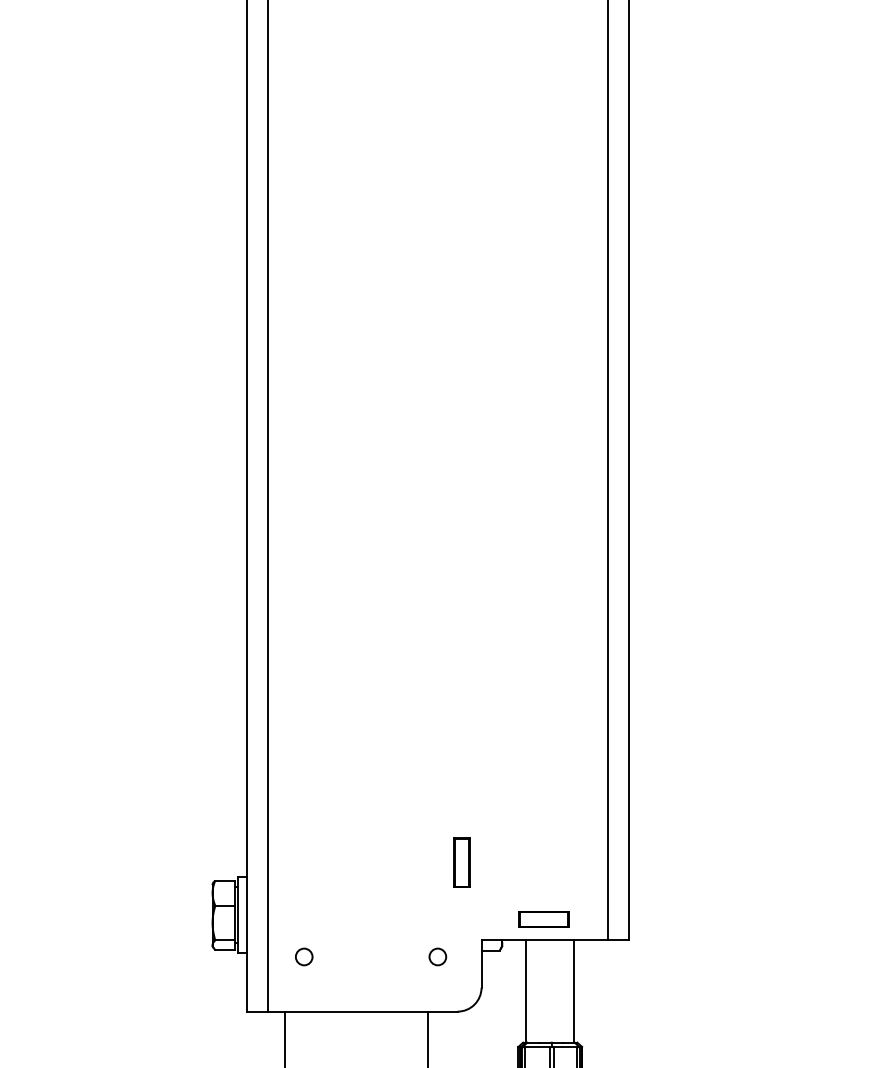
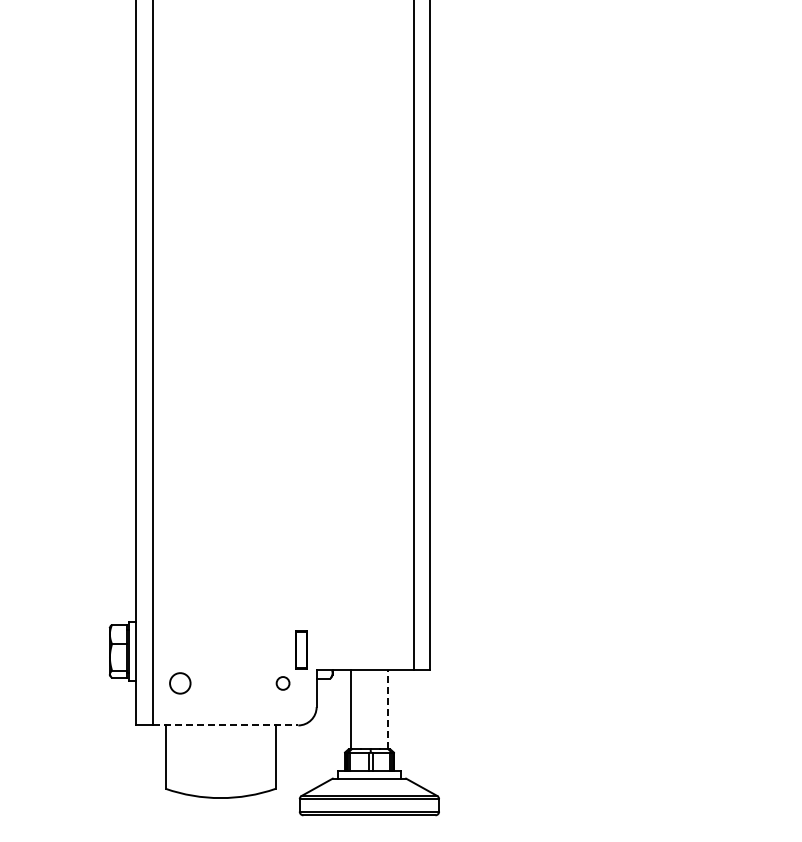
part: (461, 862) -> (301, 649), moved
part: (543, 919) -> (364, 654), removed
circle: (304, 957) -> (180, 683), size x1.6
line: (573, 990) -> (387, 709), solid -> dashed
line: (362, 1011) -> (225, 725), solid -> dashed

